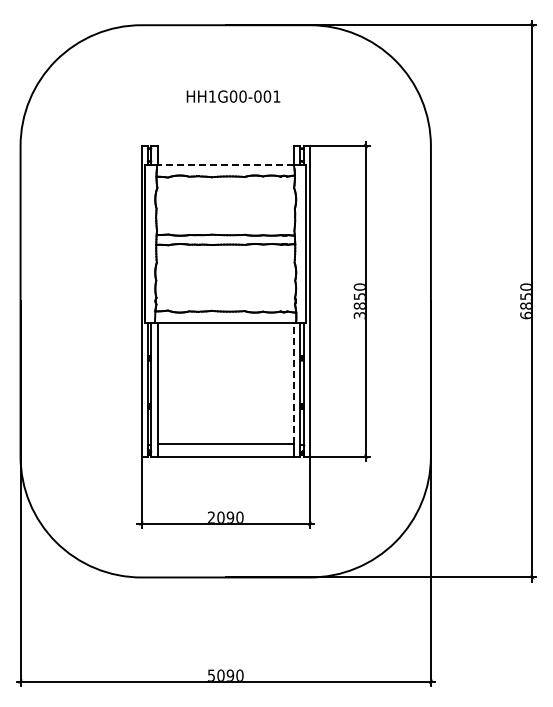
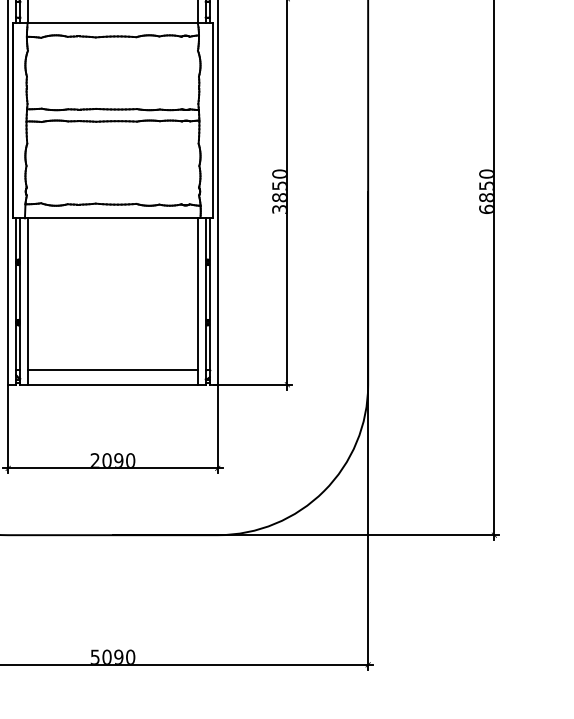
line: (225, 165) -> (112, 22), dashed -> solid
line: (293, 383) -> (197, 293), dashed -> solid

